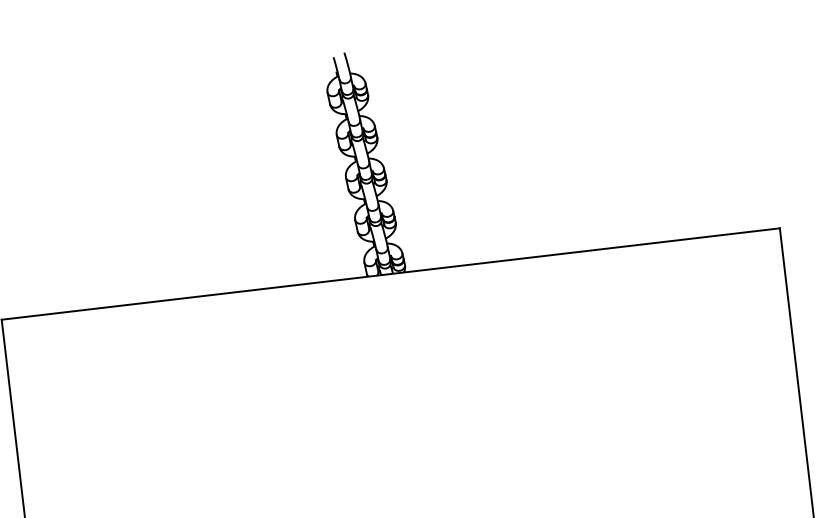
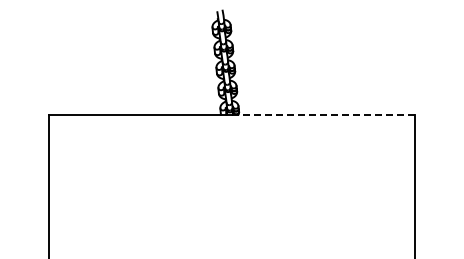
line: (584, 251) -> (323, 115), solid -> dashed

